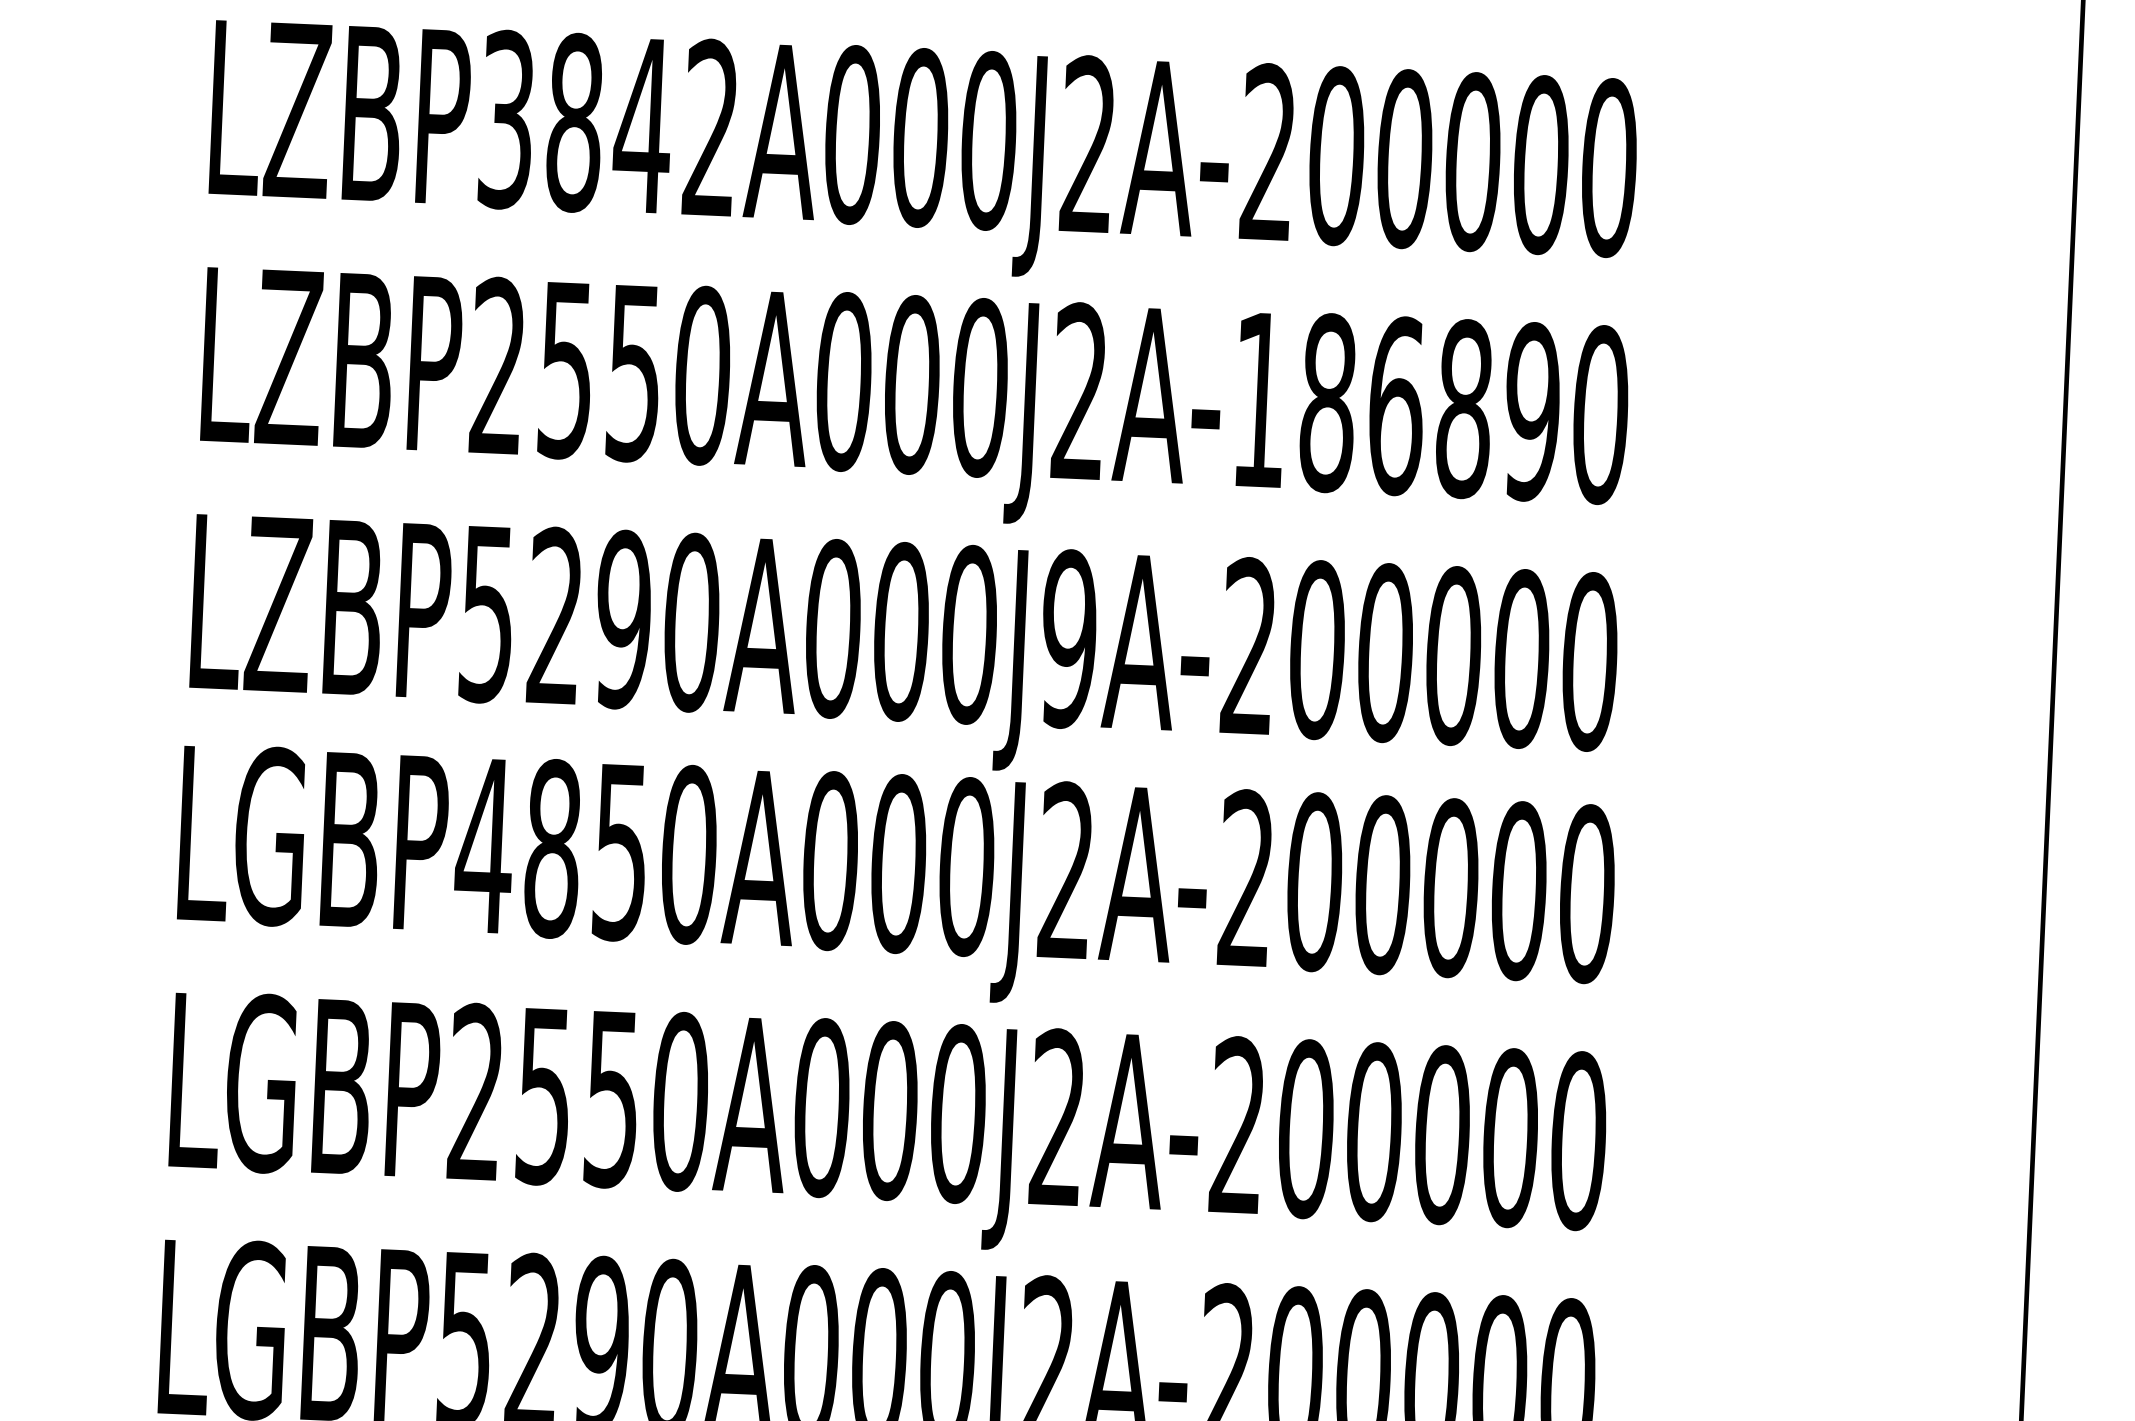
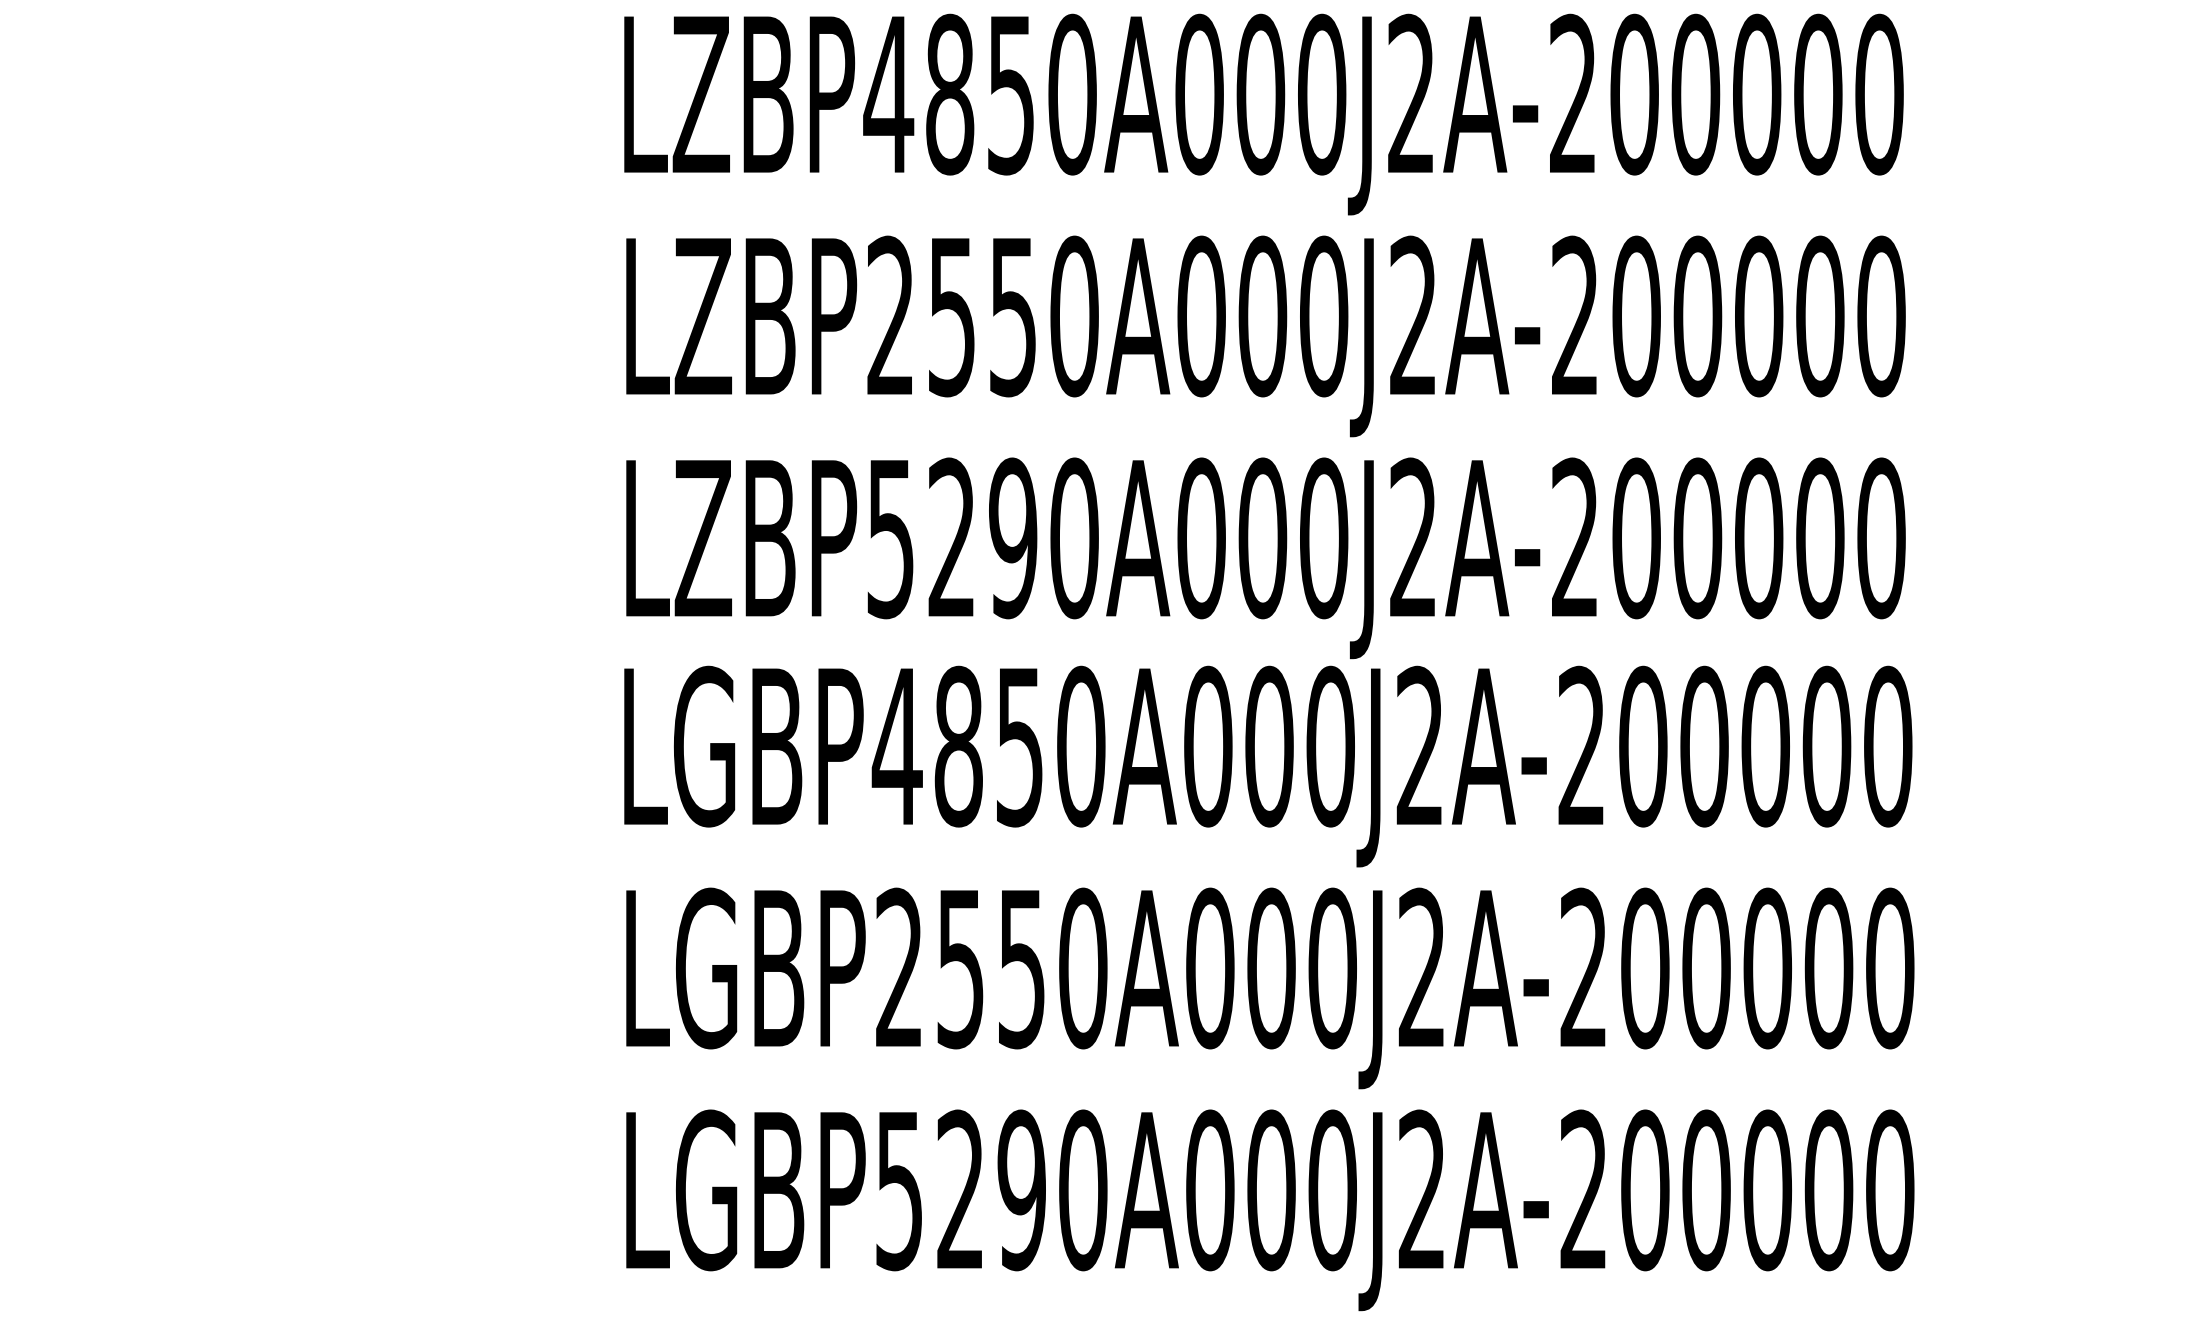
text: (607, 124) -> (979, 94), LZBP3842A000J2A-200000 -> LZBP4850A000J2A-200000
text: (1397, 406) -> (1698, 316), LZBP2550A000J2A-186890 -> LZBP2550A000J2A-200000
text: (1069, 639) -> (1413, 538), LZBP5290A000J9A-200000 -> LZBP5290A000J2A-200000

